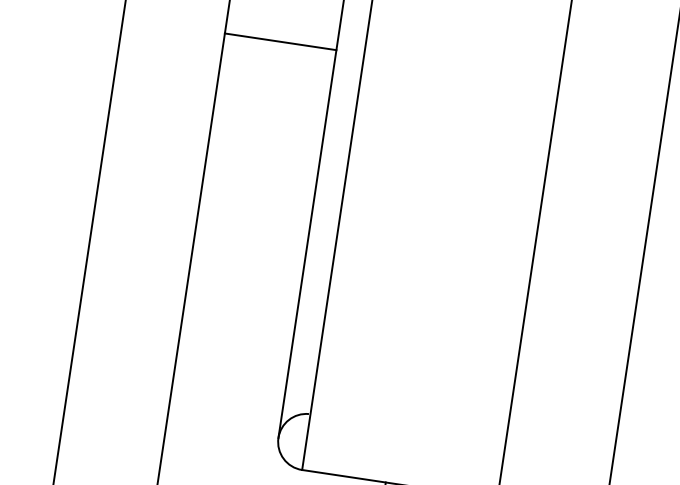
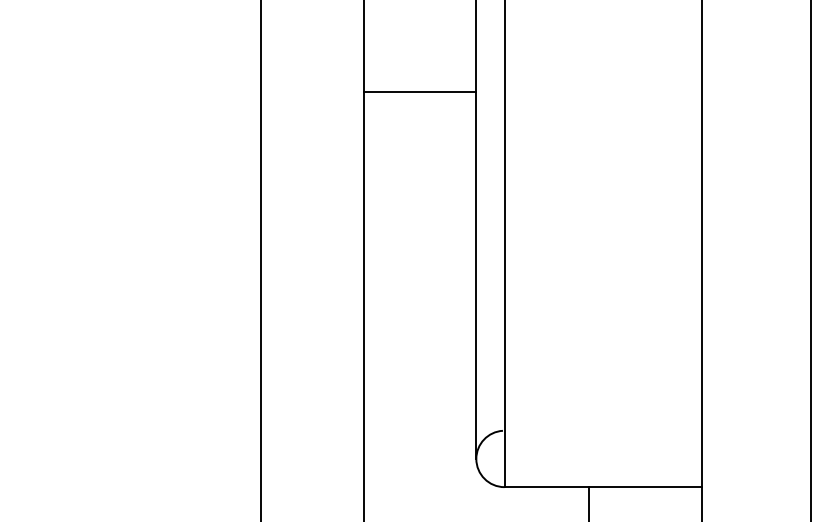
line: (280, 41) -> (419, 91), moved

